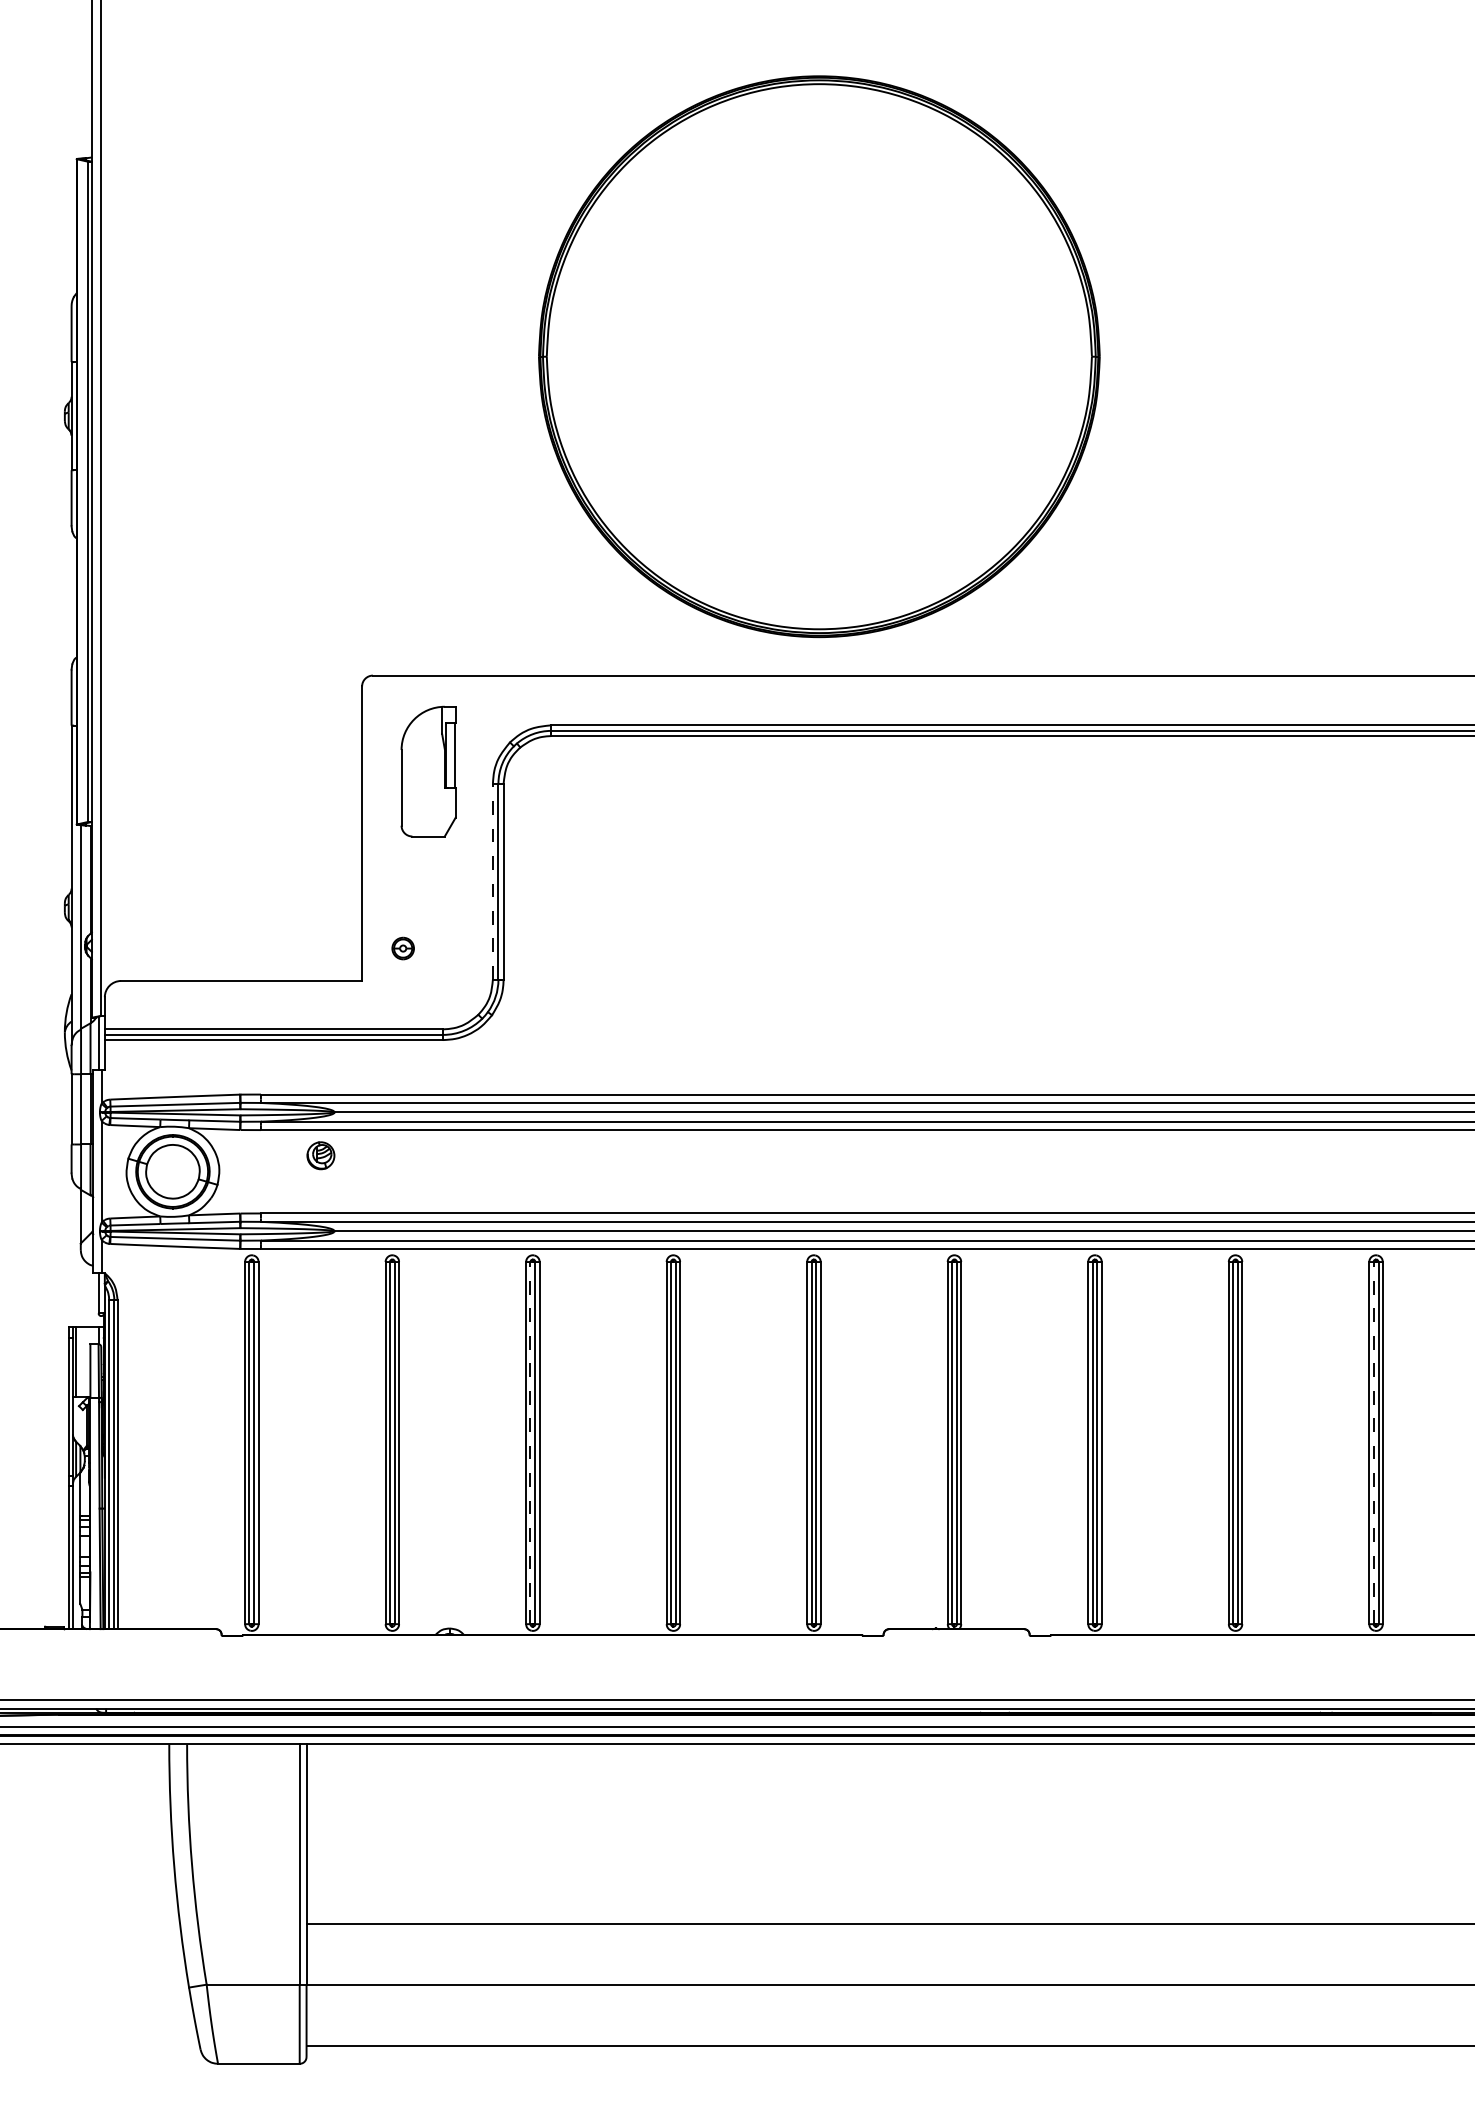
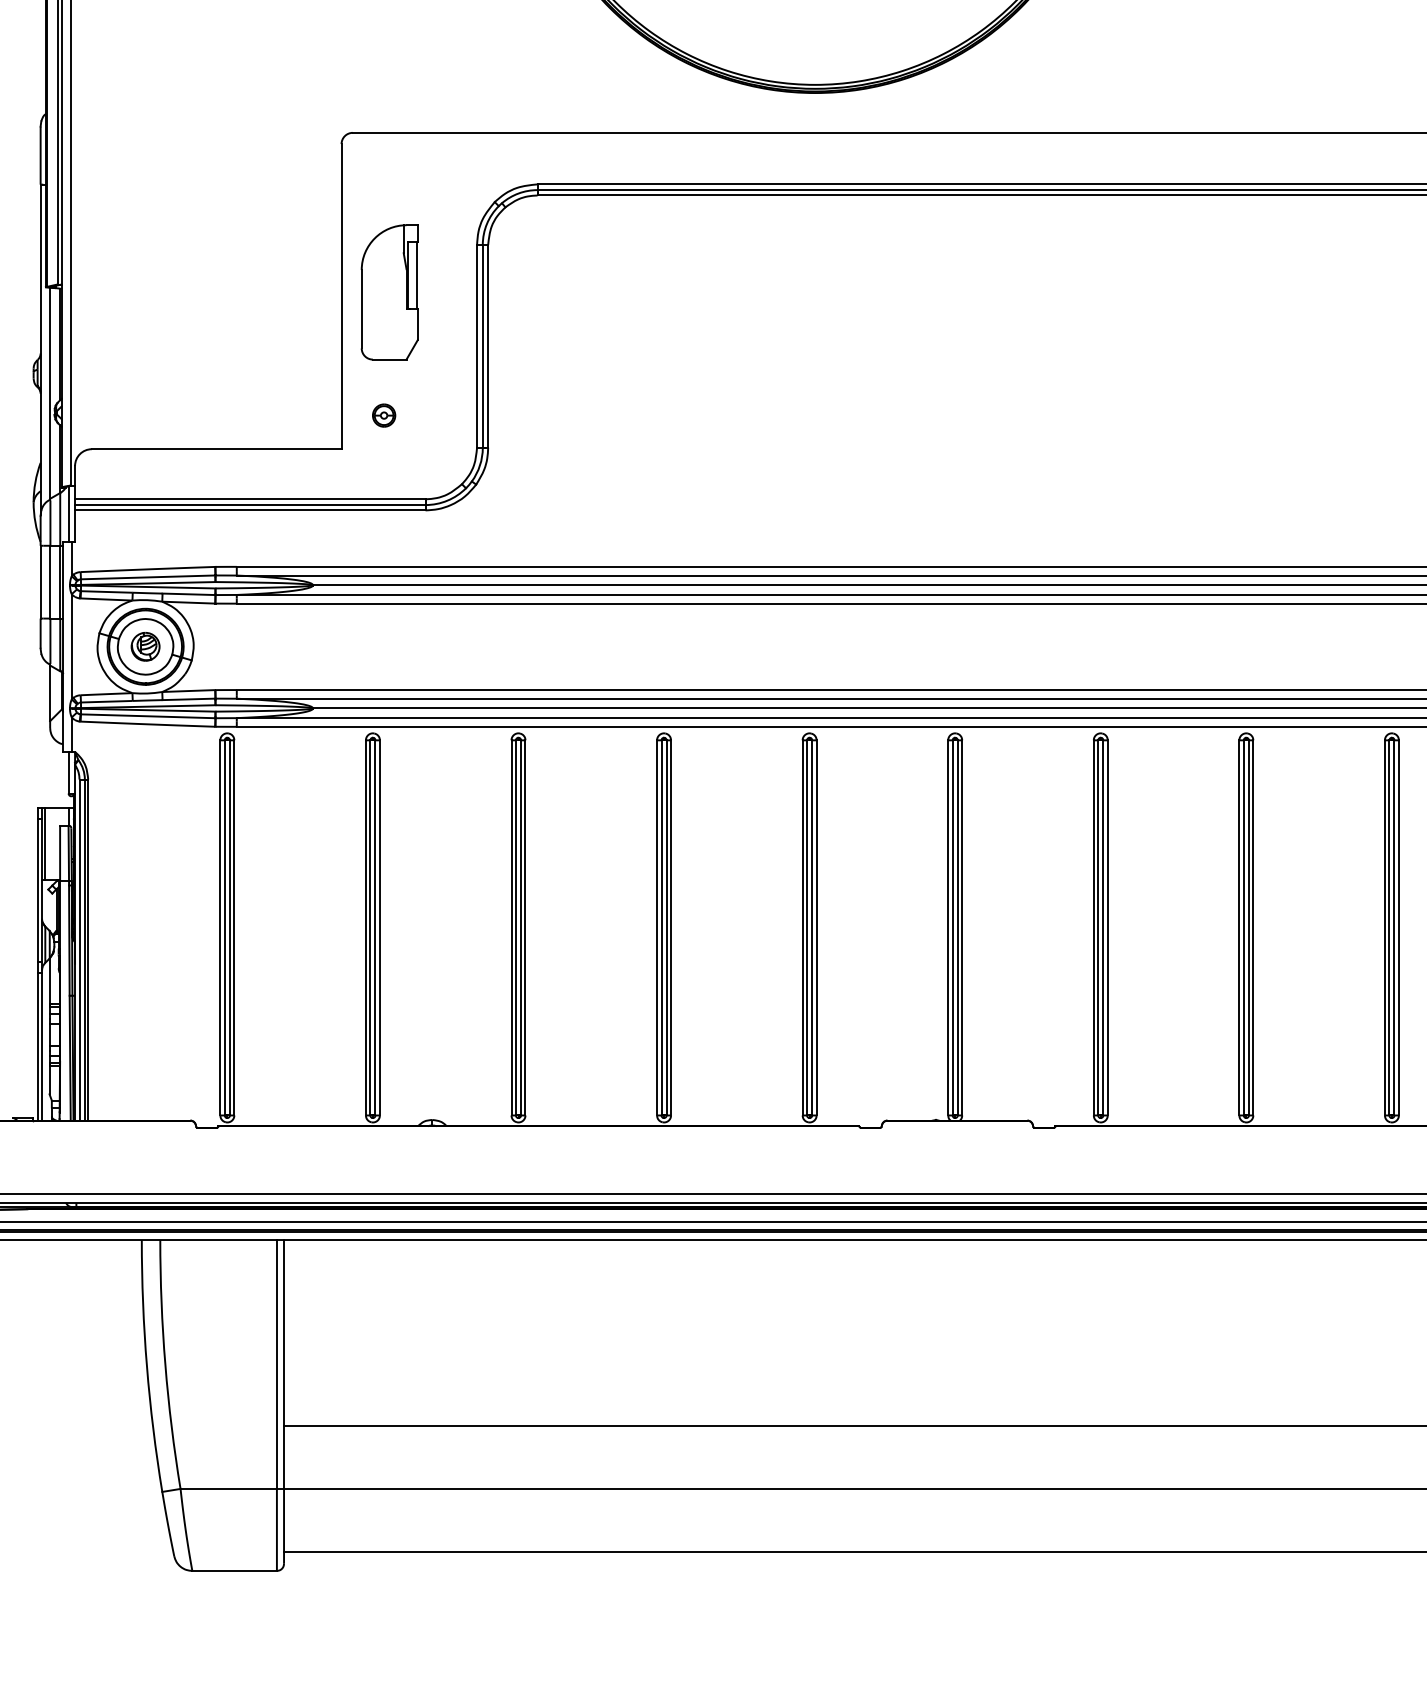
part: (428, 771) -> (389, 292), moved
line: (492, 881) -> (476, 346), dashed -> solid
part: (320, 1155) -> (145, 646), moved
line: (530, 1442) -> (516, 927), dashed -> solid
line: (1373, 1442) -> (1389, 927), dashed -> solid

